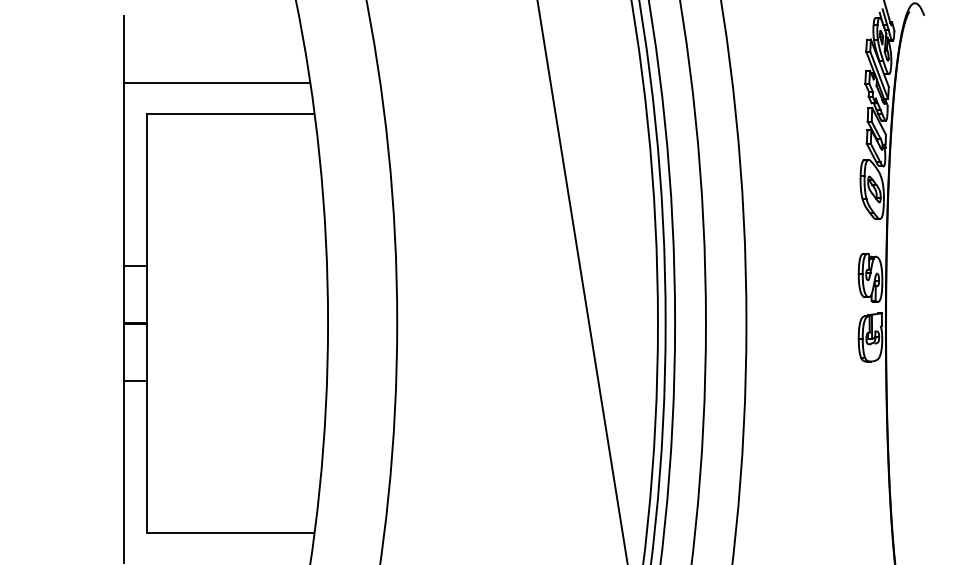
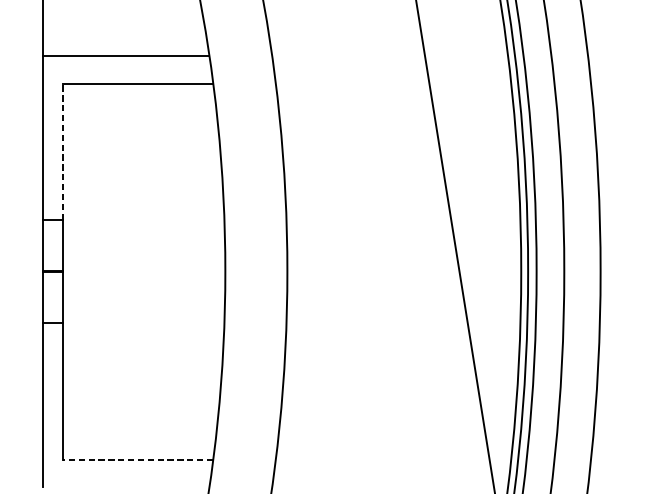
line: (147, 189) -> (63, 151), solid -> dashed
line: (230, 532) -> (137, 459), solid -> dashed

